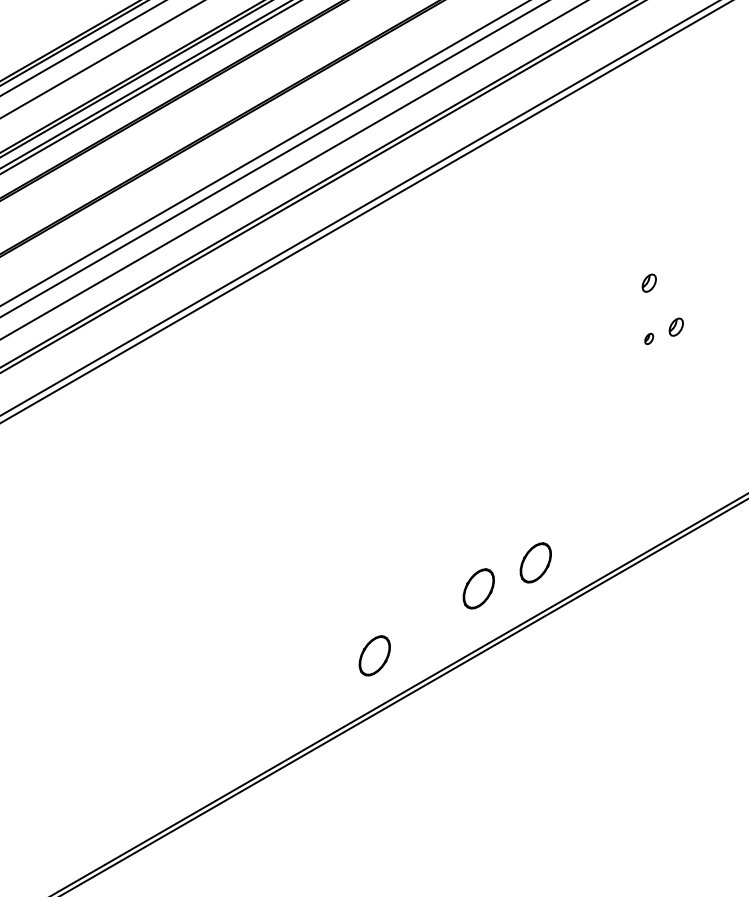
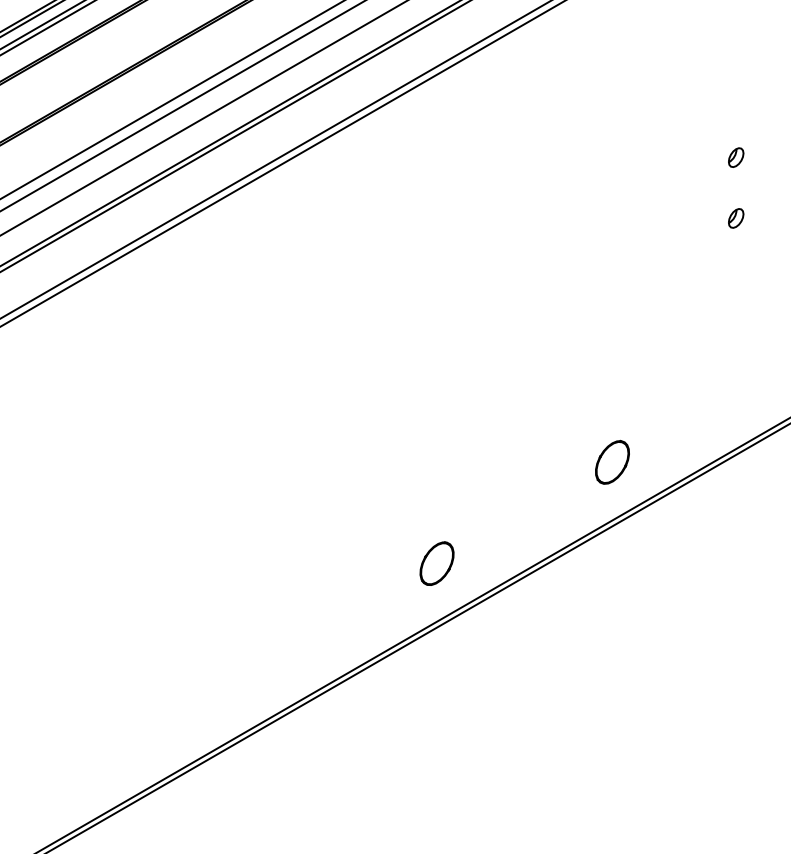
part: (675, 326) -> (764, 204), removed
part: (648, 338) -> (735, 217), size x1.67
part: (478, 588) -> (550, 490), removed

